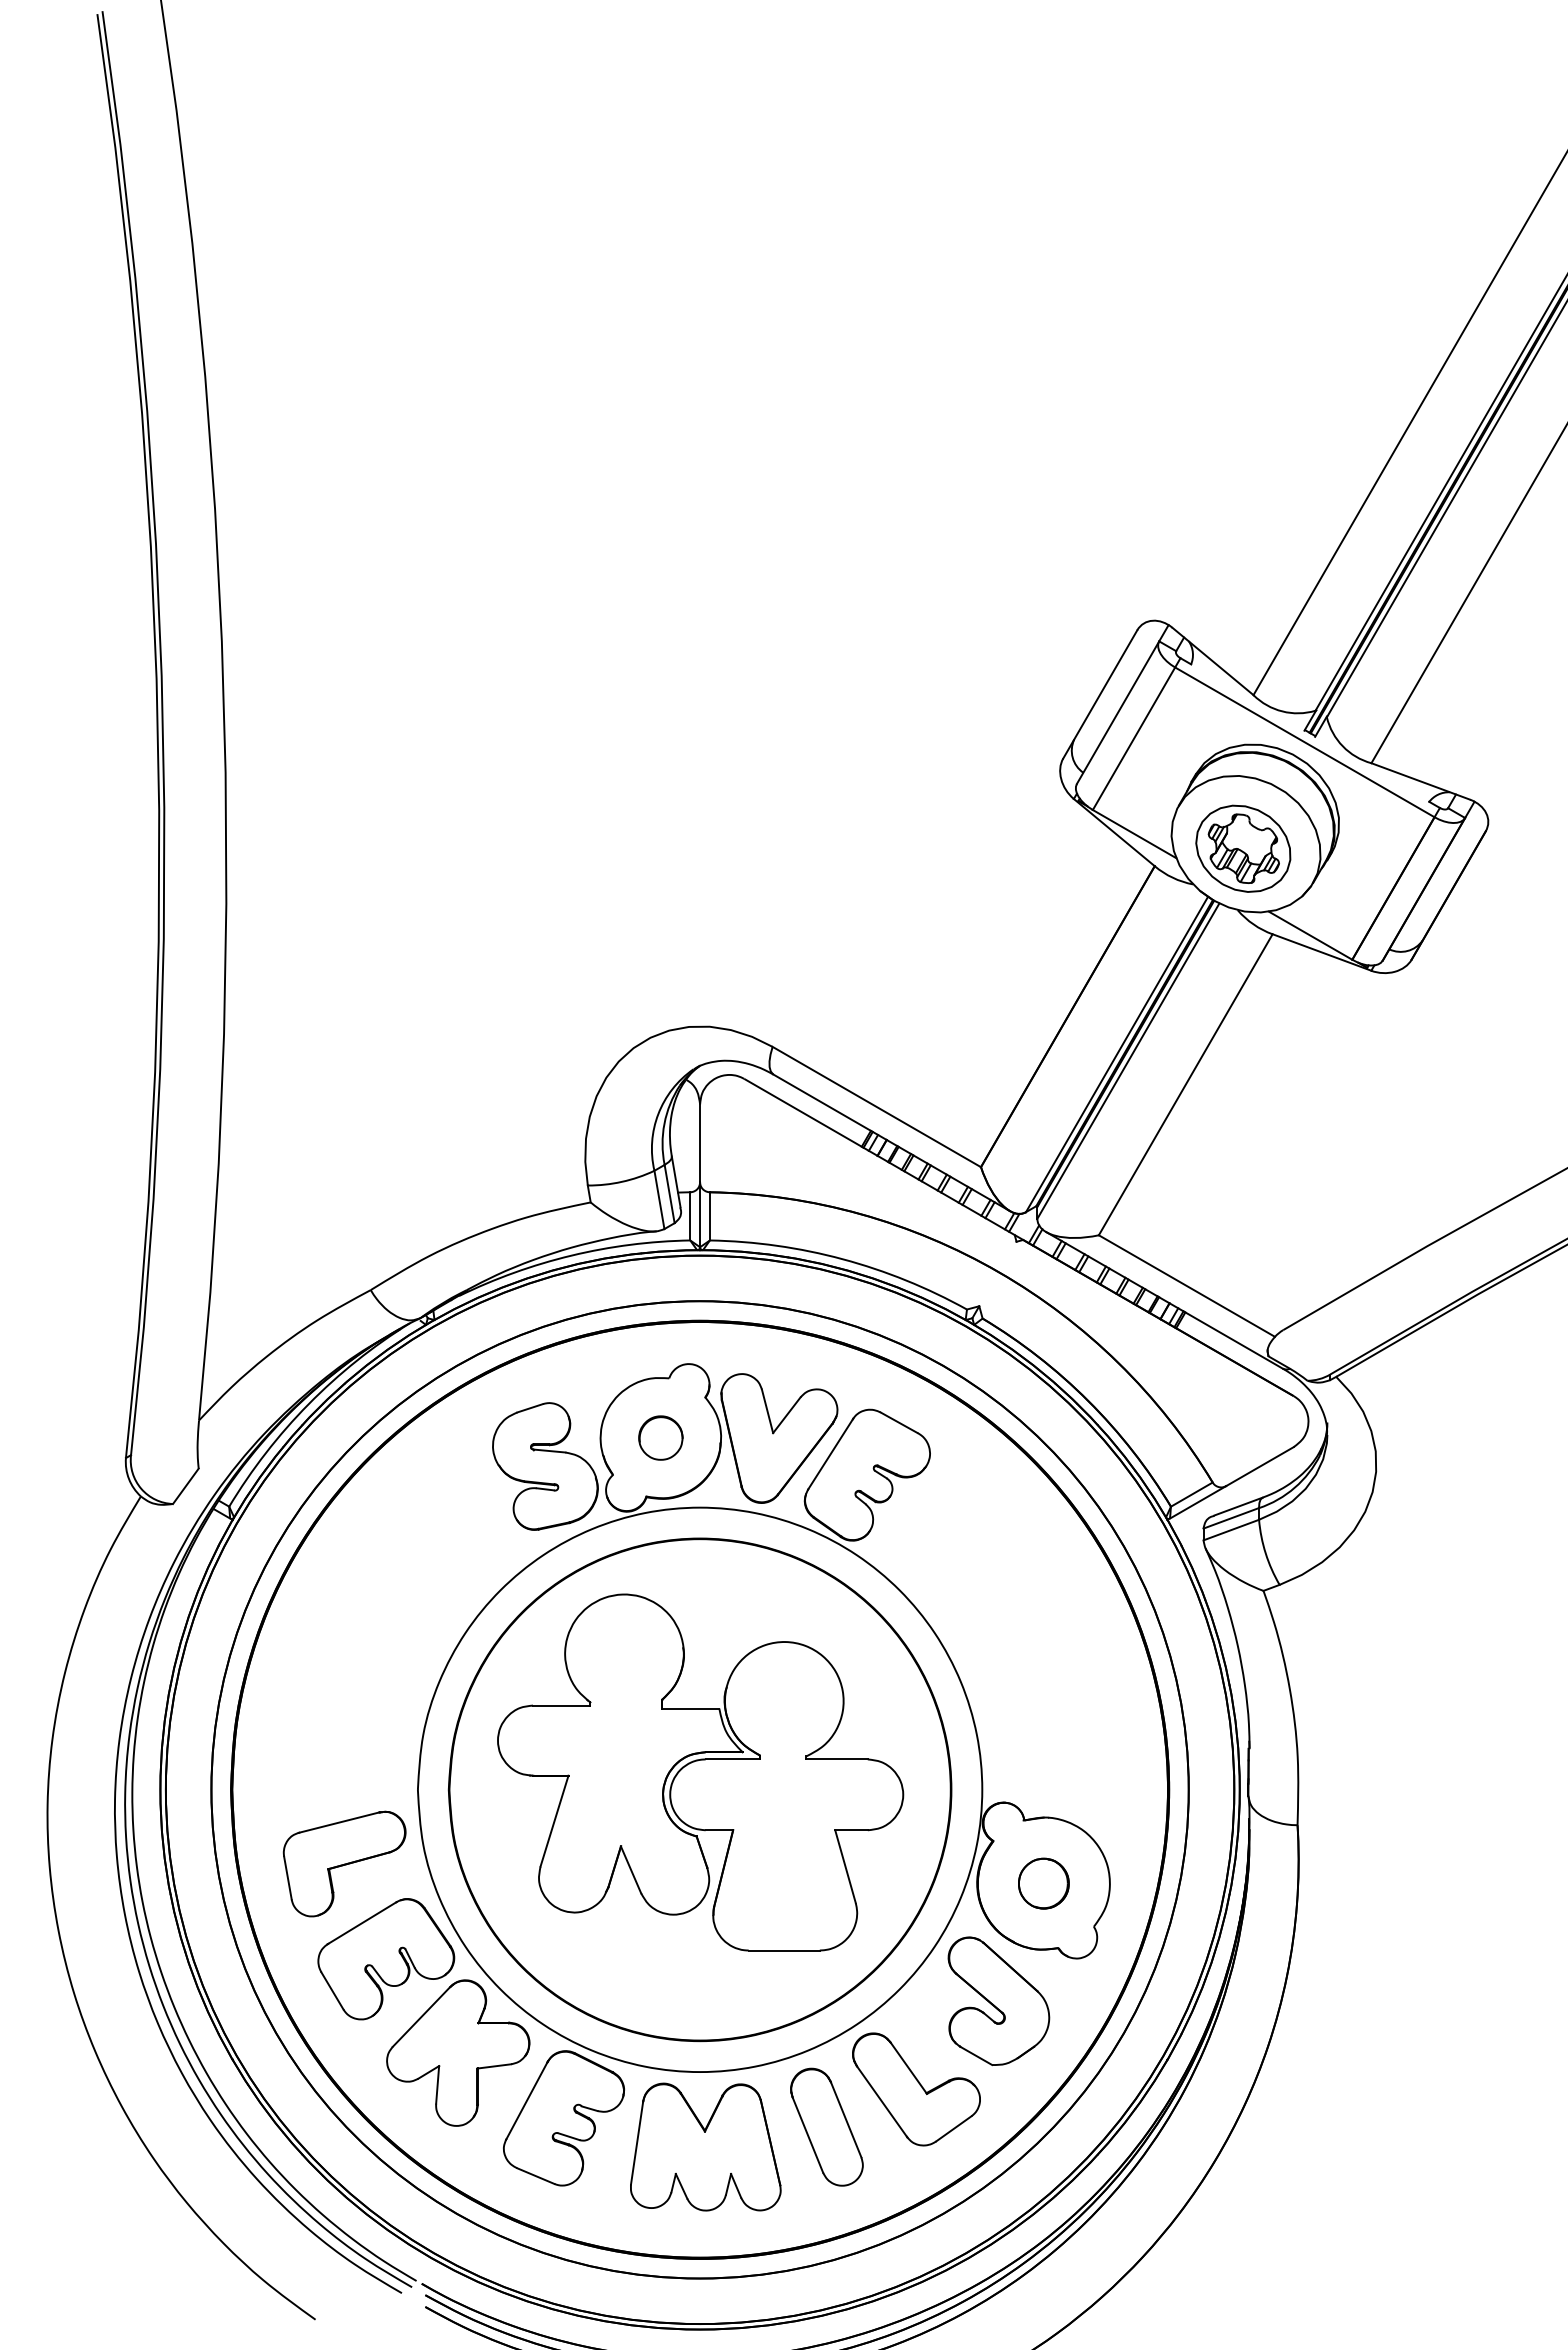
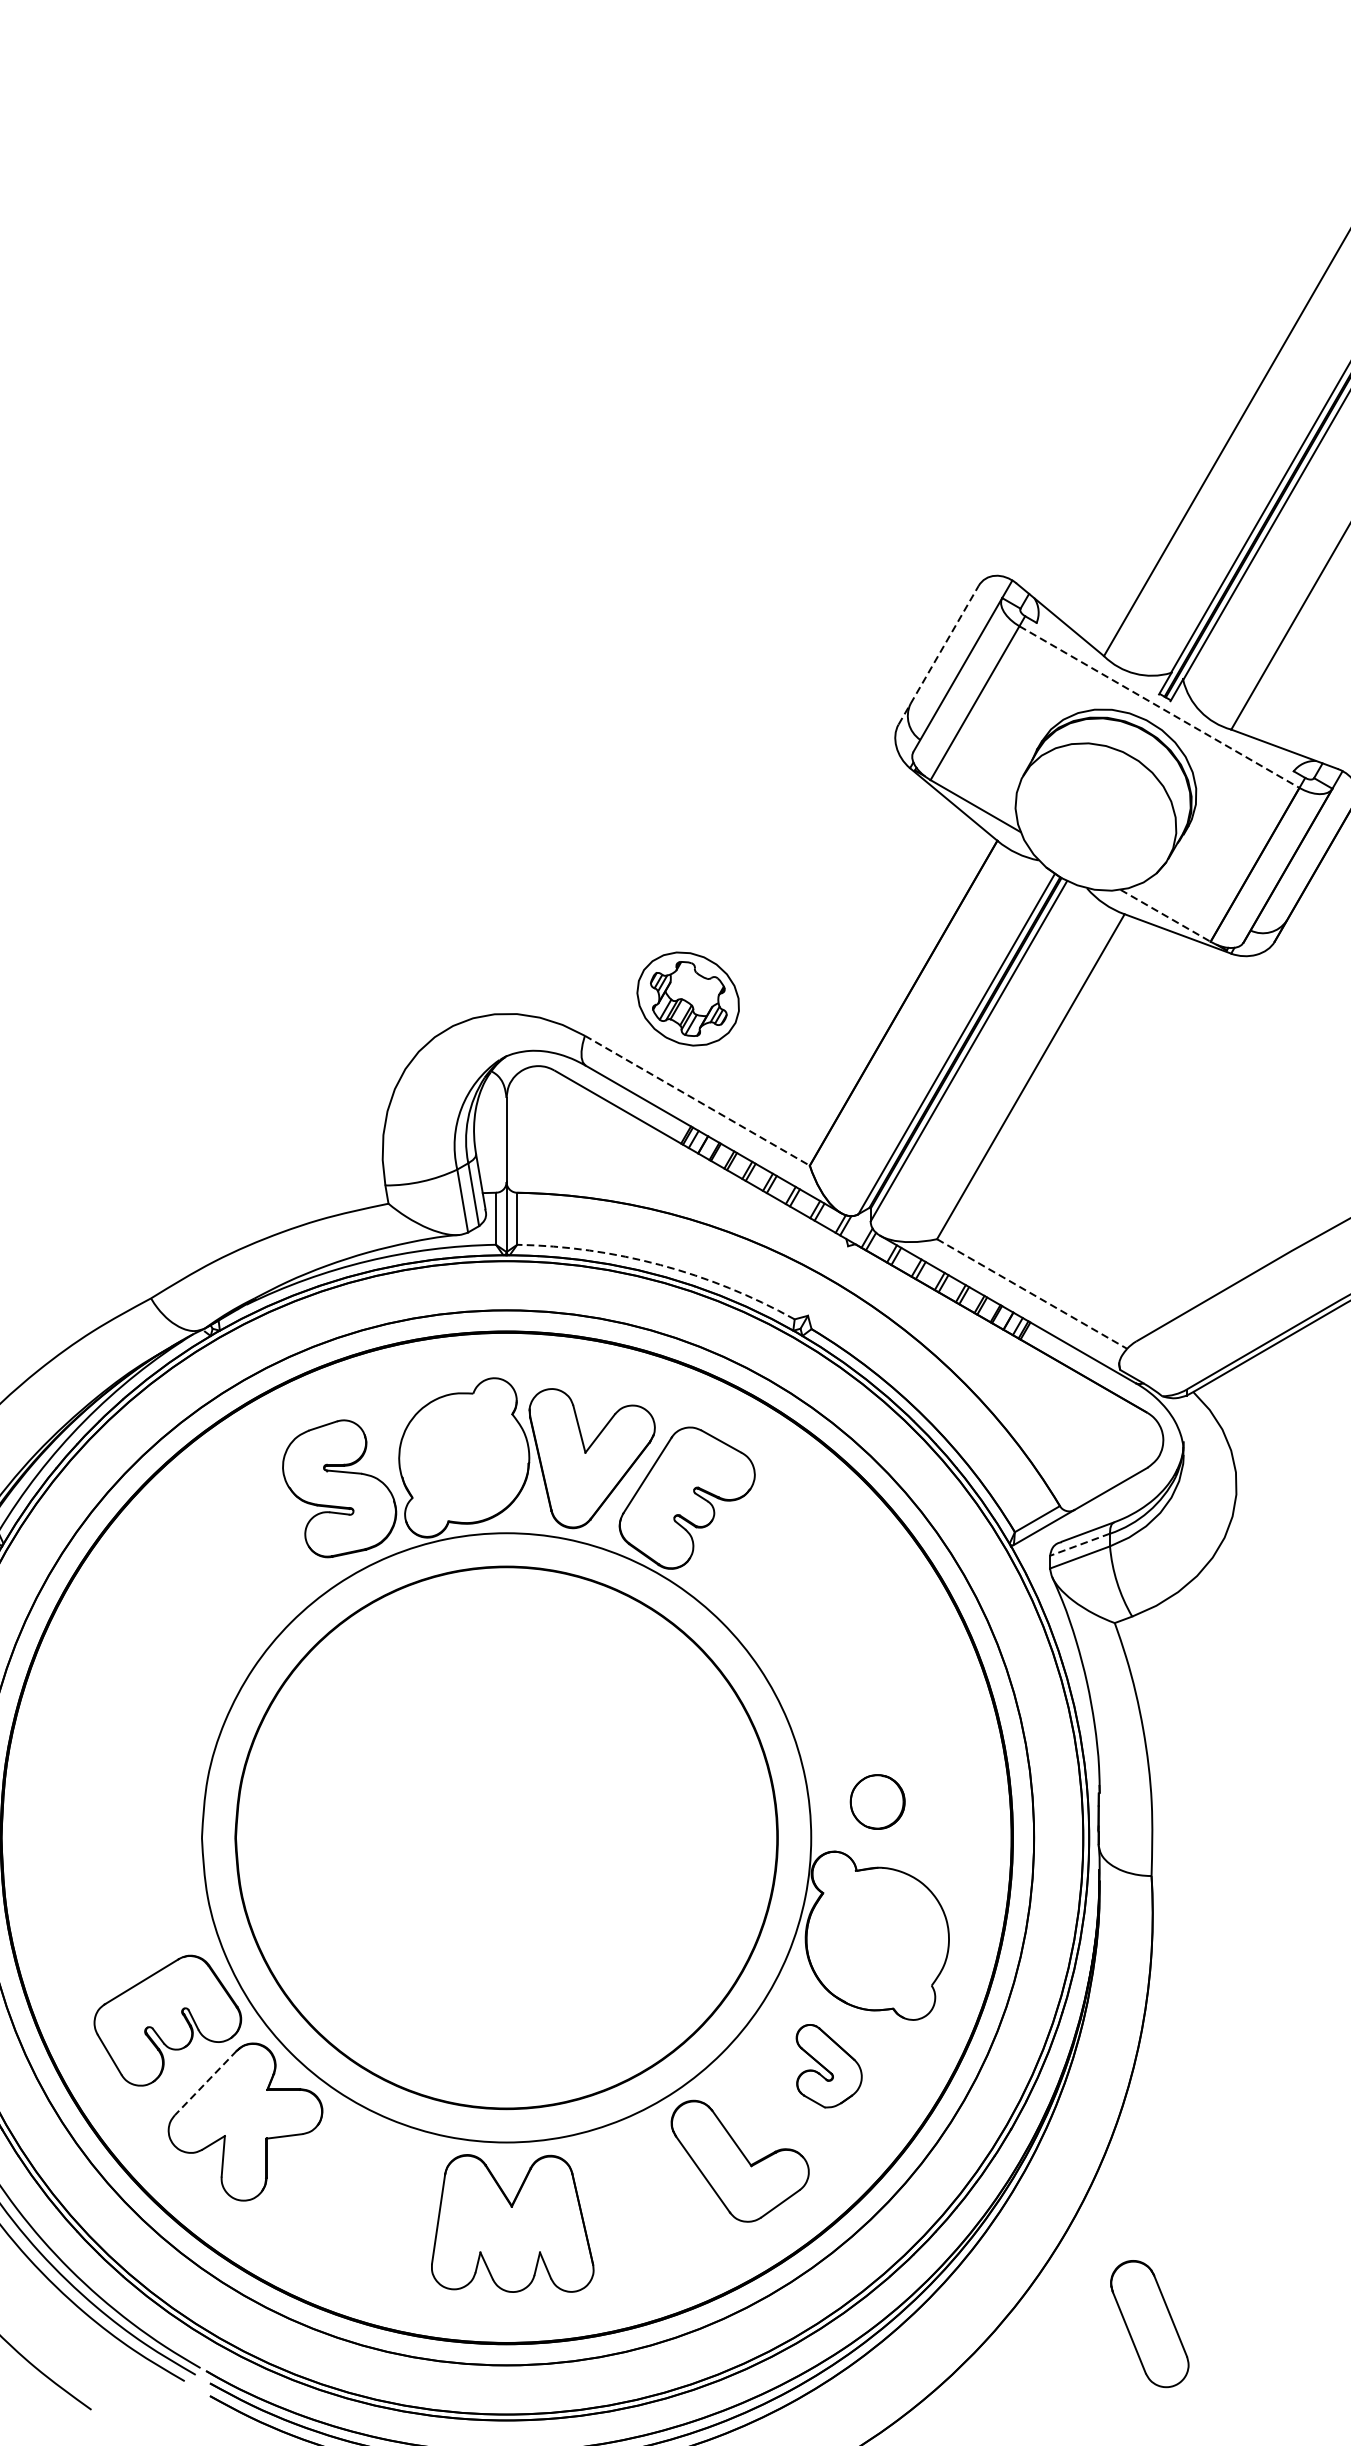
line: (1100, 693) -> (938, 654), solid -> dashed
line: (1304, 742) -> (1159, 707), solid -> dashed
part: (1243, 848) -> (688, 998), moved
line: (1311, 935) -> (1166, 915), solid -> dashed
line: (877, 1107) -> (698, 1101), solid -> dashed
arc: (842, 1259) -> (660, 1265), solid -> dashed
line: (1186, 1286) -> (1031, 1294), solid -> dashed
part: (660, 1437) -> (463, 1457), removed
line: (1231, 1518) -> (1080, 1544), solid -> dashed
part: (700, 1772) -> (507, 1819), removed
part: (344, 1863) -> (122, 1917), removed
part: (1043, 1883) -> (877, 1801), moved
part: (998, 2001) -> (828, 2066), size x0.6
line: (421, 2017) -> (205, 2083), solid -> dashed
part: (563, 2118) -> (359, 2192), removed
part: (826, 2126) -> (1149, 2323), moved

